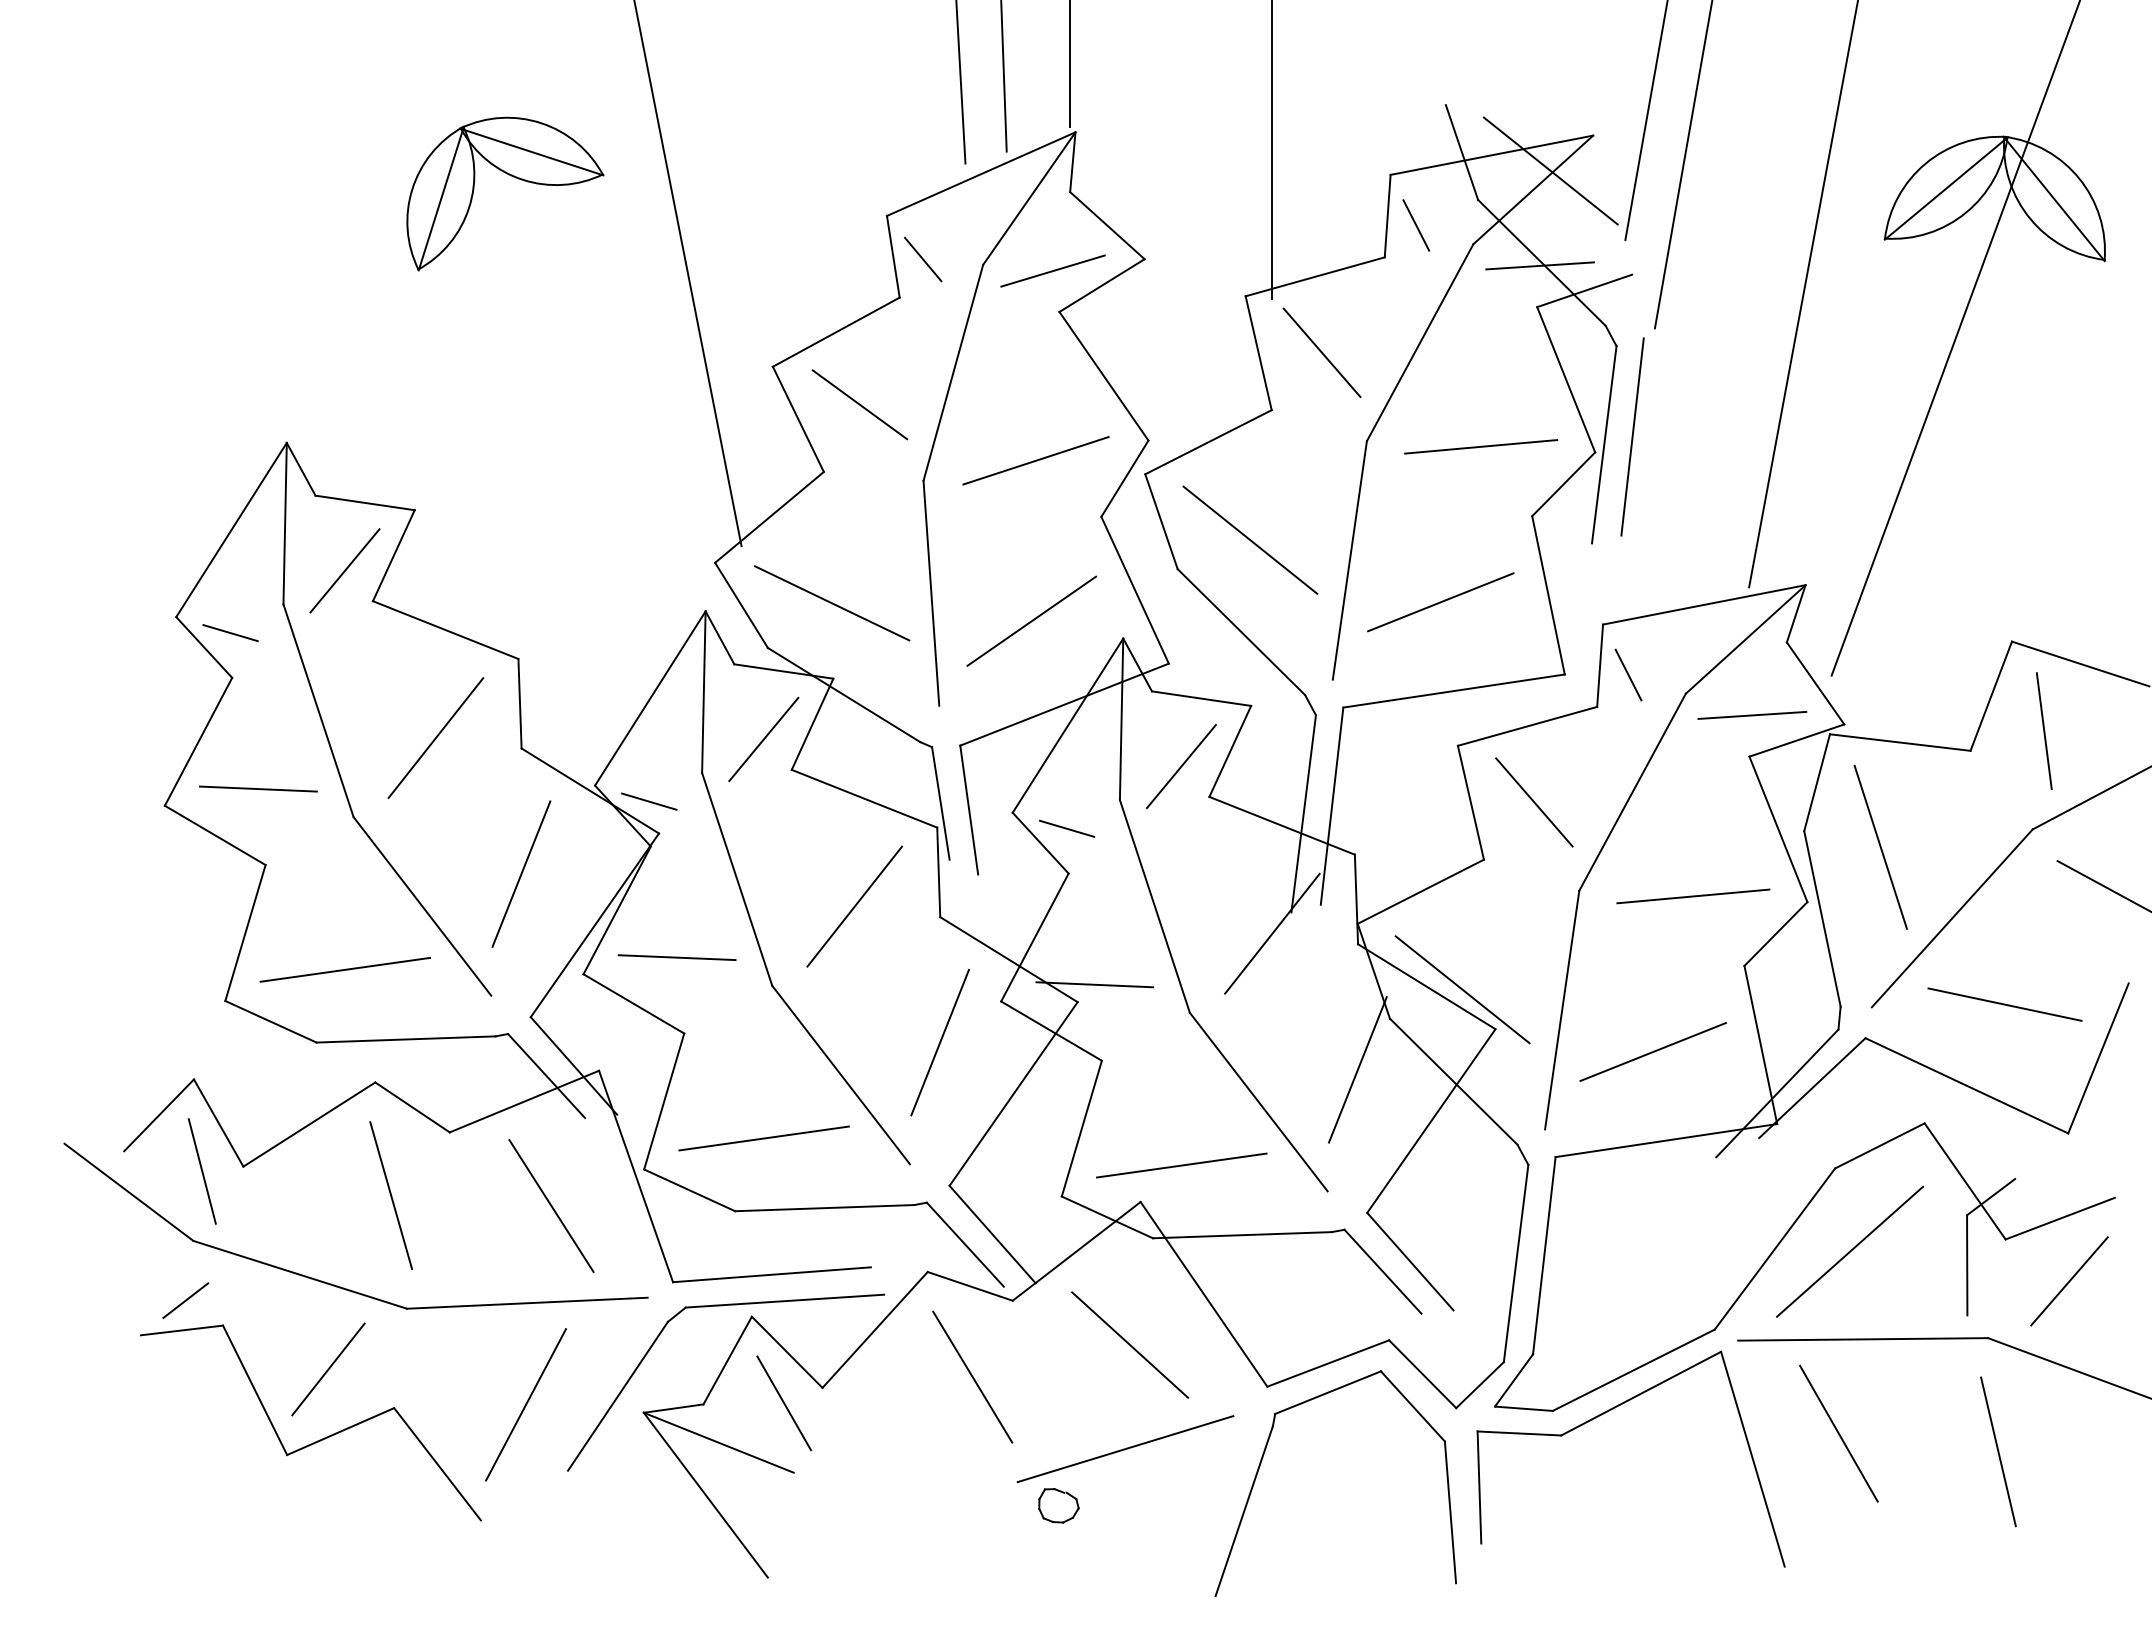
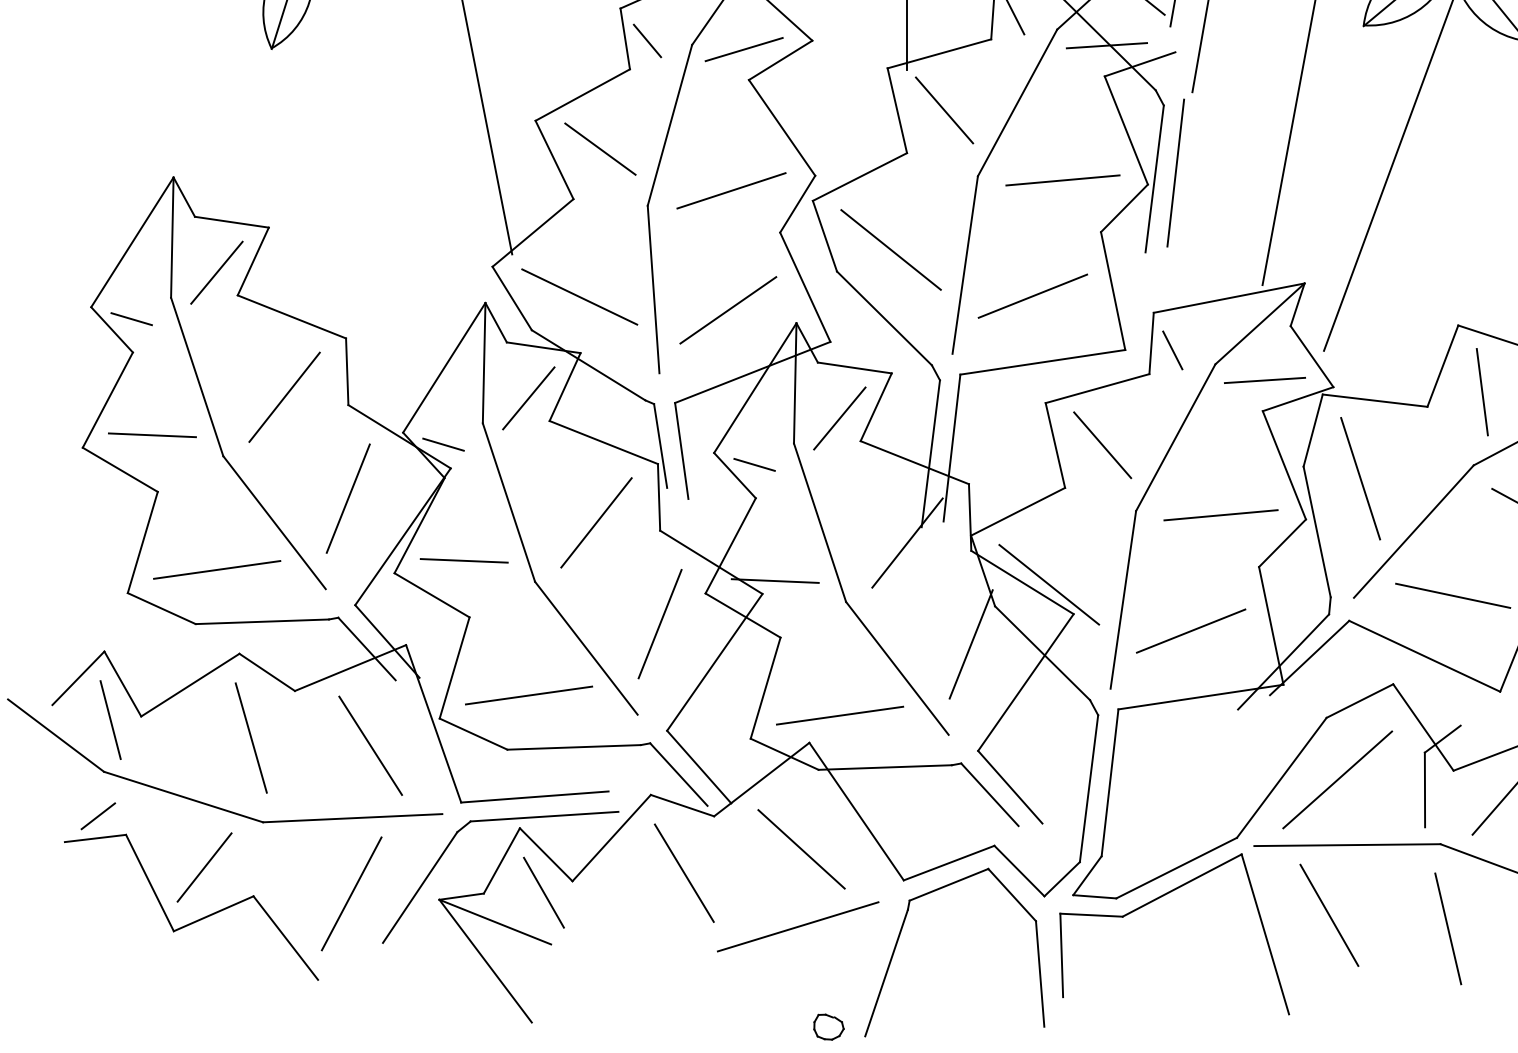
part: (1058, 1505) -> (828, 1026), moved

